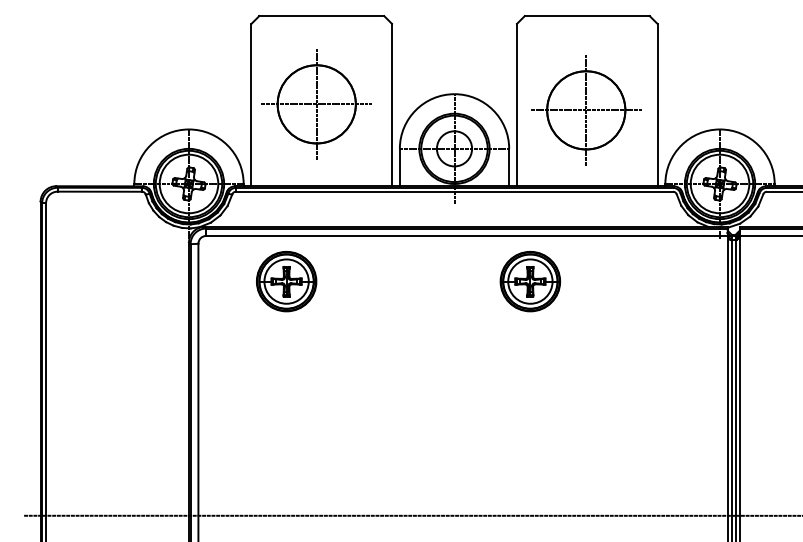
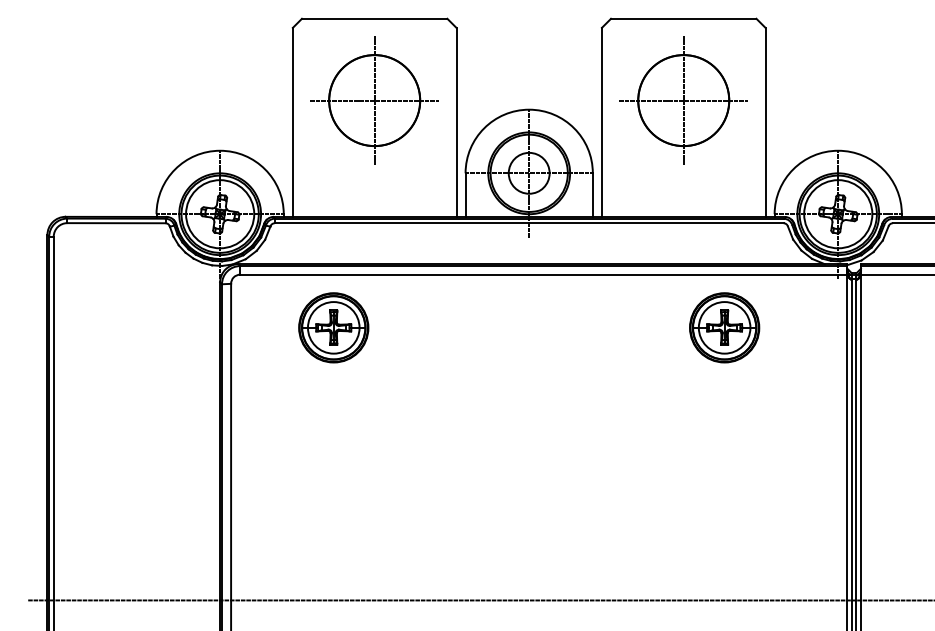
part: (316, 104) -> (374, 100), moved
part: (586, 110) -> (684, 100), moved
part: (530, 281) -> (724, 327), moved

